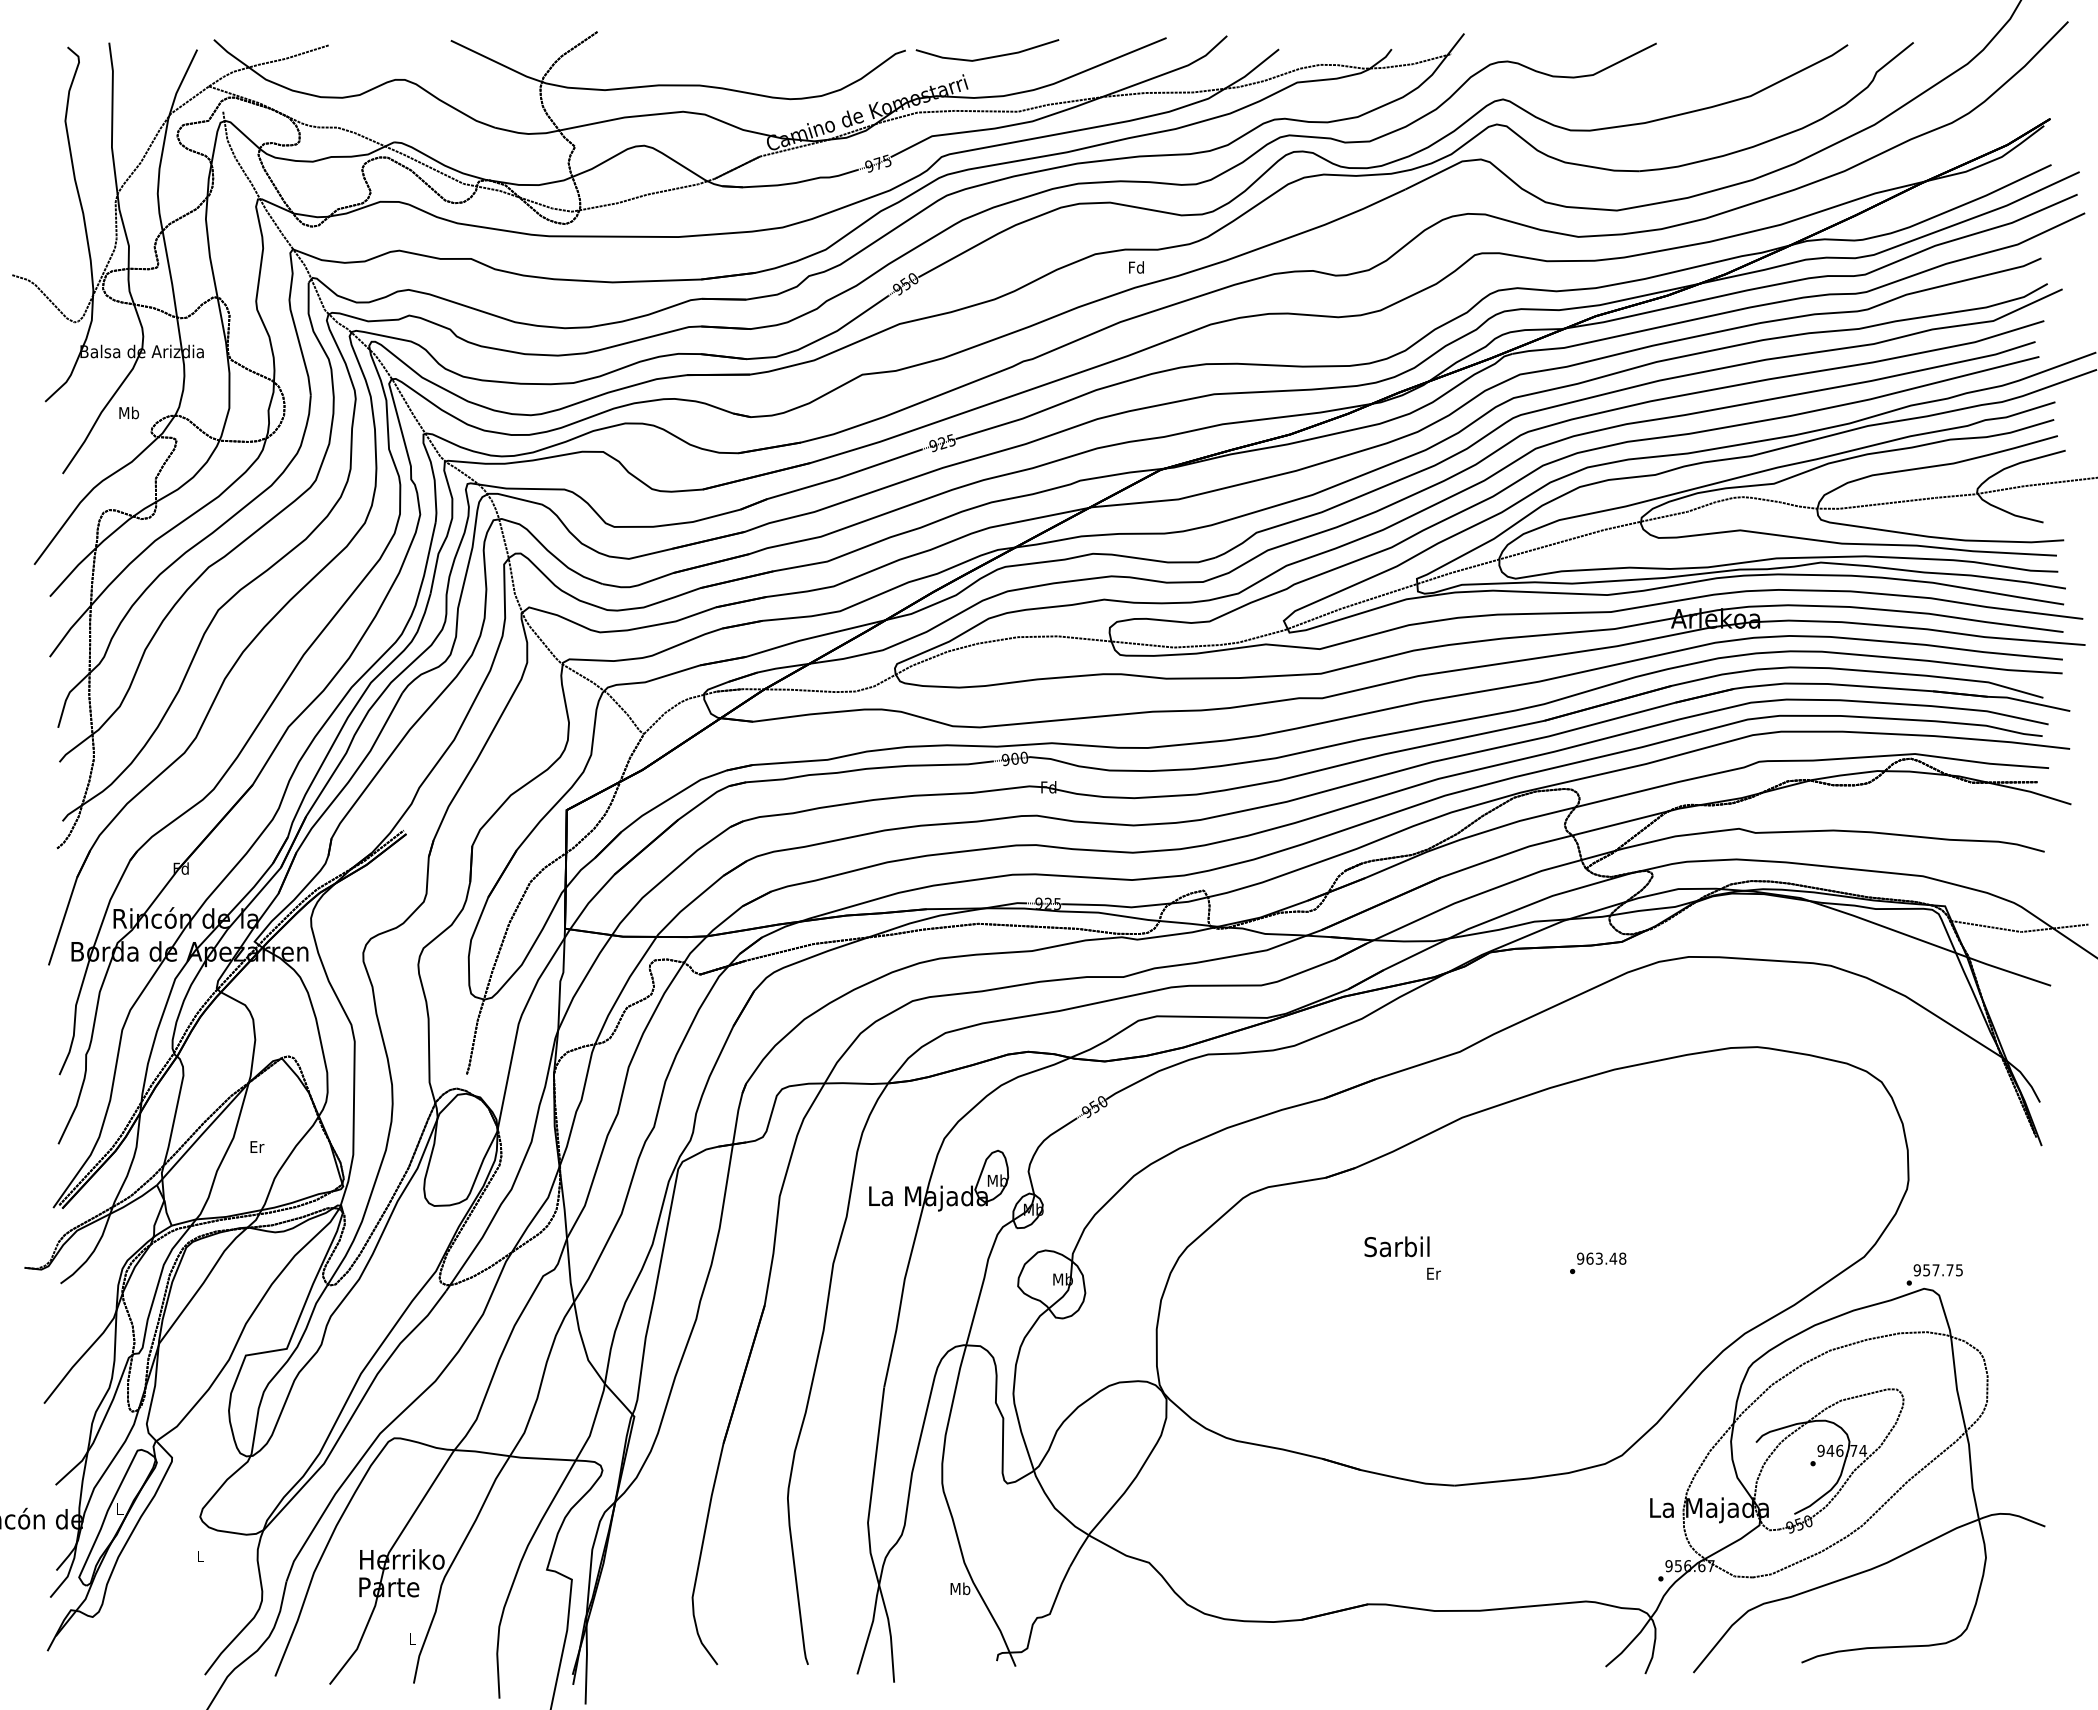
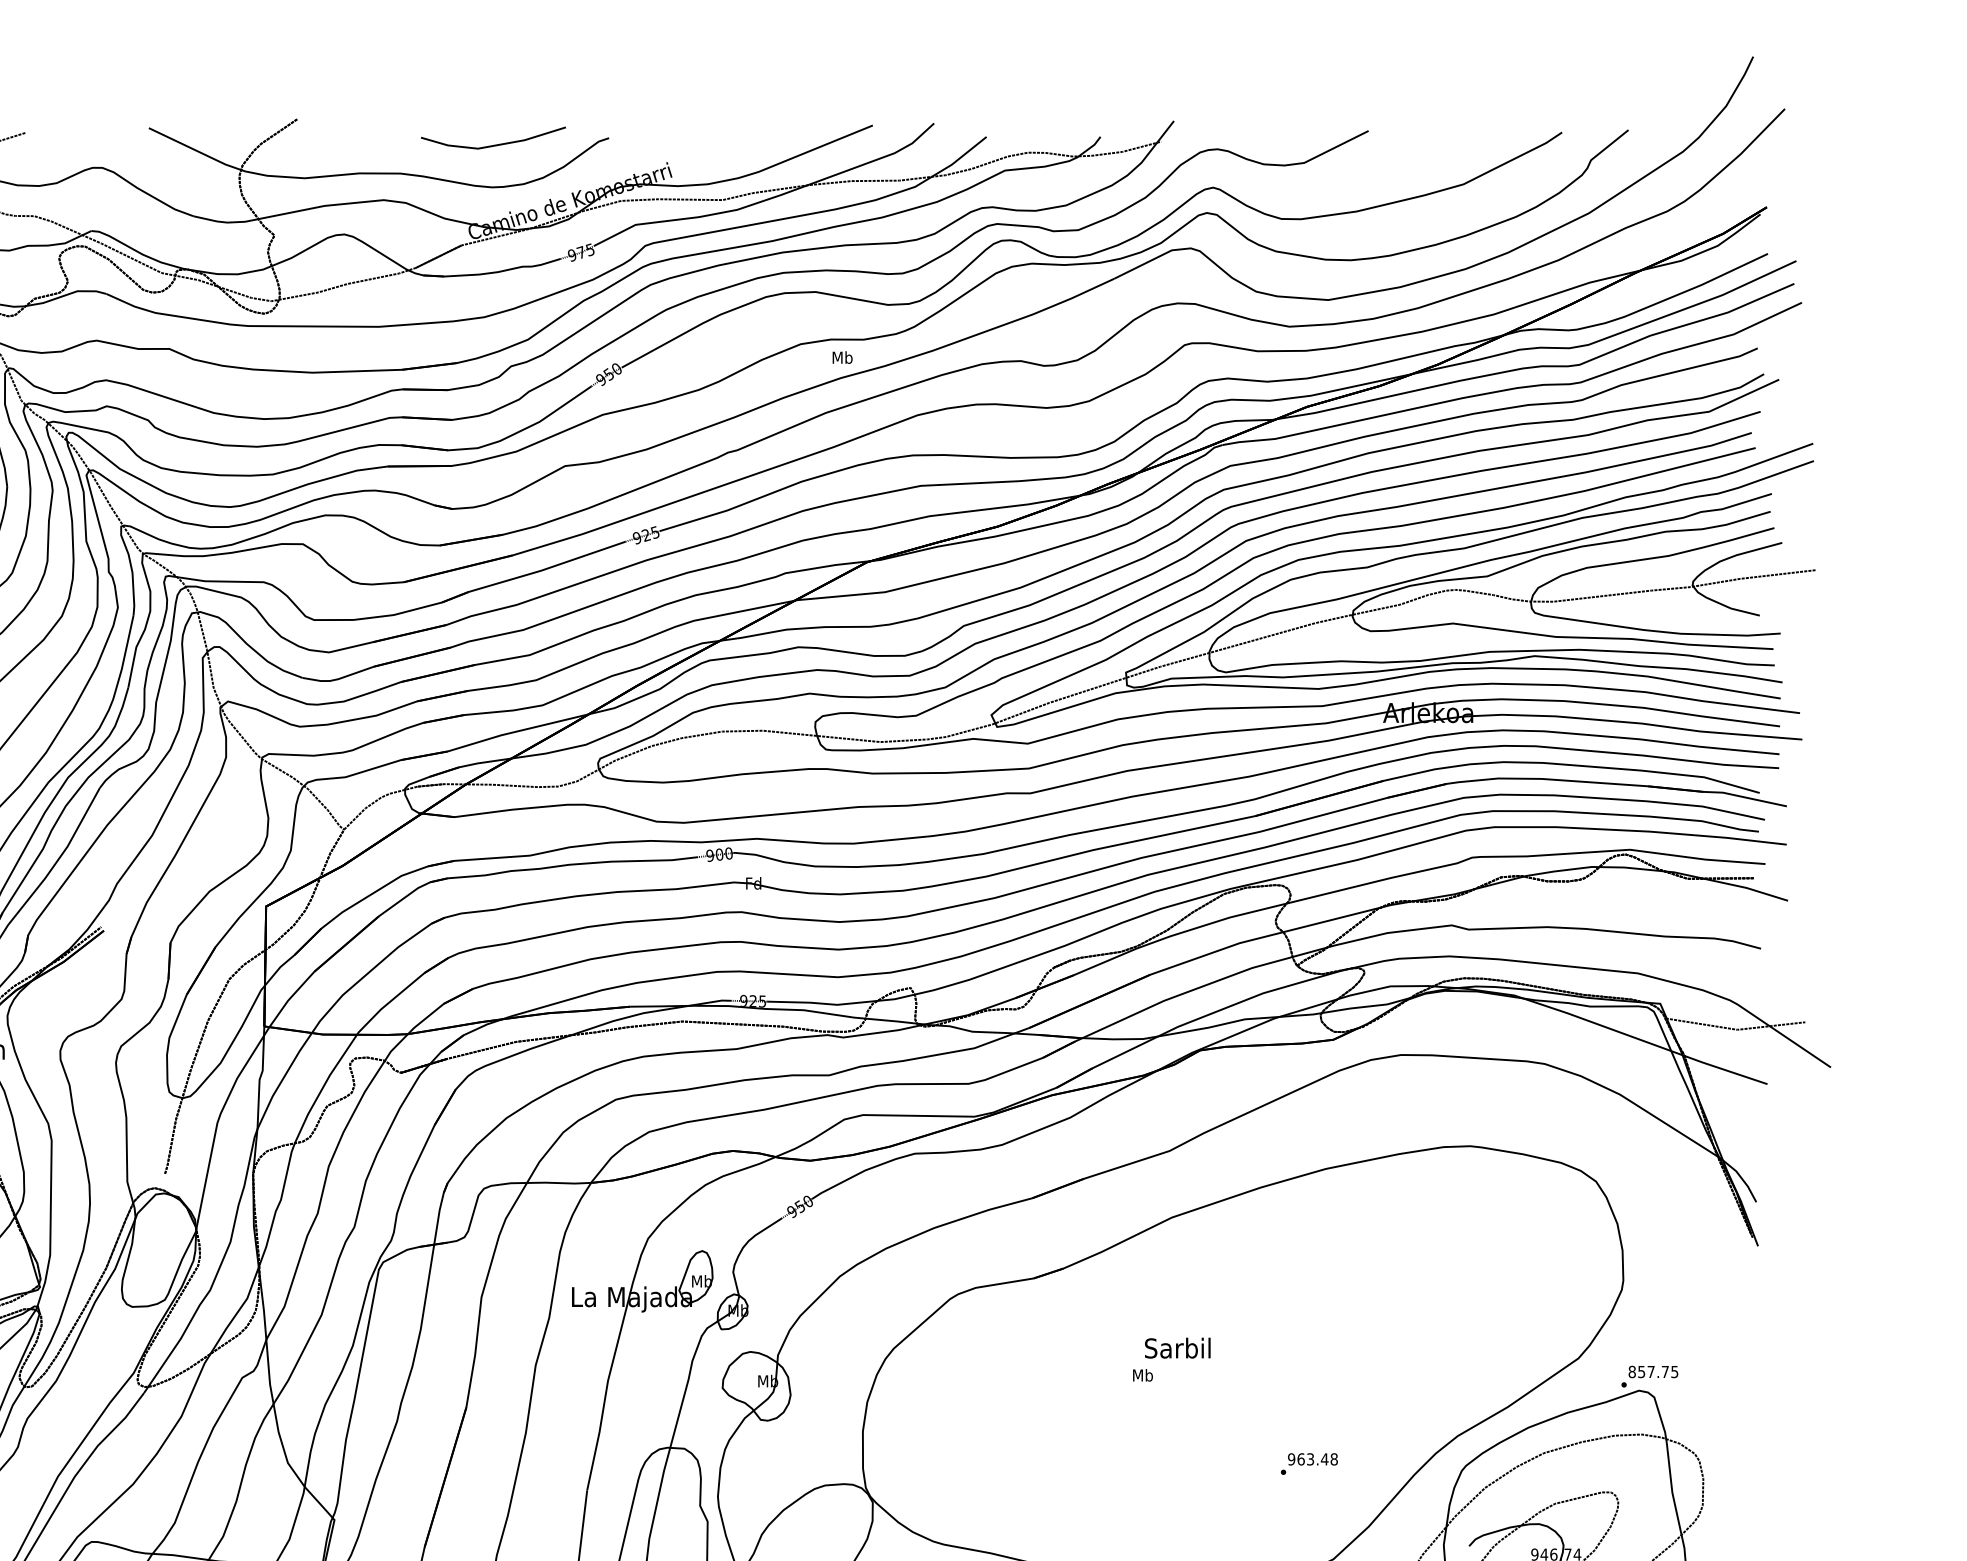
line: (989, 56) -> (495, 144), moved
text: (1136, 267) -> (842, 357), Fd -> Mb
text: (1396, 1246) -> (1177, 1347), moved
text: (1598, 1263) -> (1309, 1464), moved
text: (1916, 1270) -> (1631, 1372), 957.75 -> 857.75
text: (1433, 1273) -> (1142, 1375), Er -> Mb

